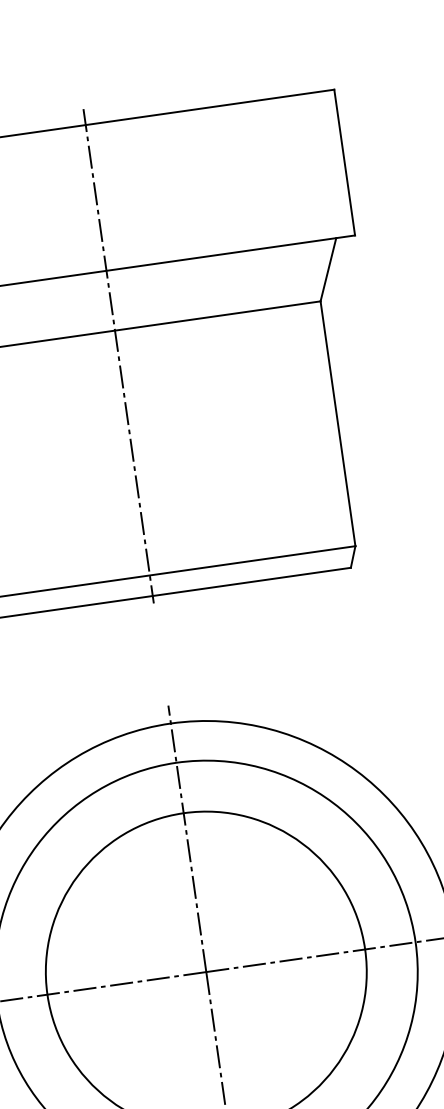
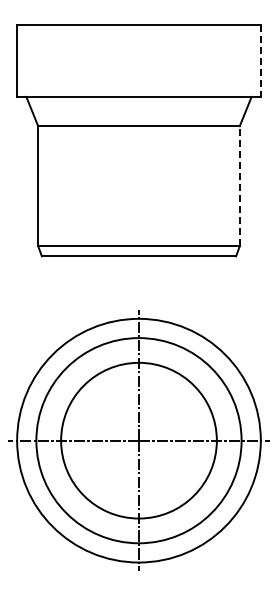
line: (344, 163) -> (260, 61), solid -> dashed
line: (117, 355) -> (138, 138), removed
line: (337, 422) -> (239, 185), solid -> dashed

